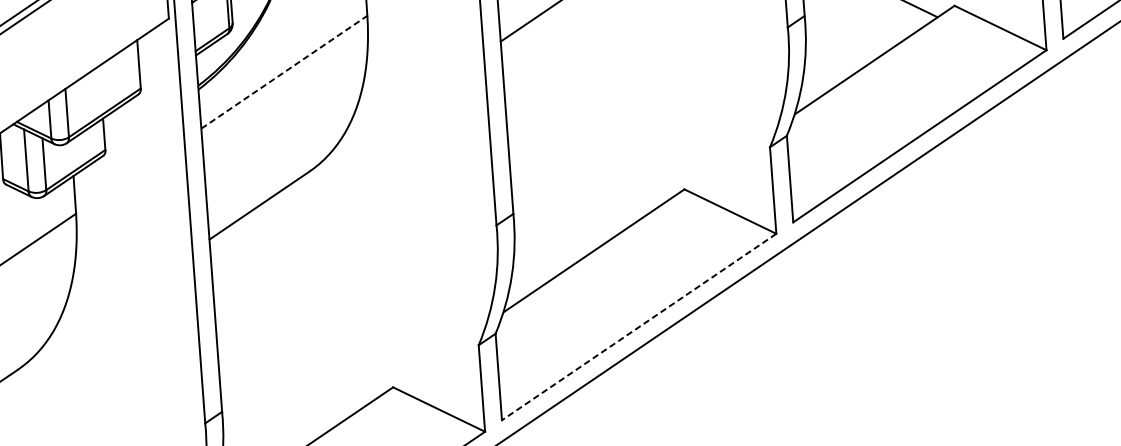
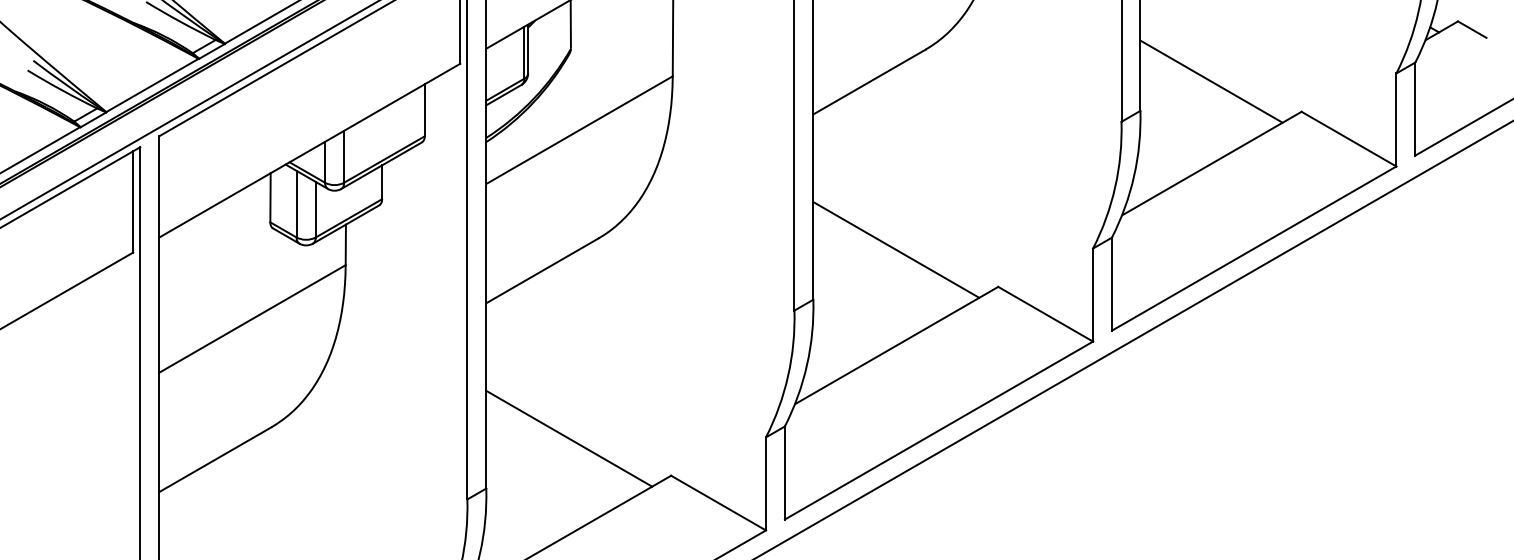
line: (284, 72) -> (579, 130), dashed -> solid
line: (587, 161) -> (896, 249), added
line: (639, 326) -> (939, 430), dashed -> solid
line: (296, 359) -> (569, 438), added

